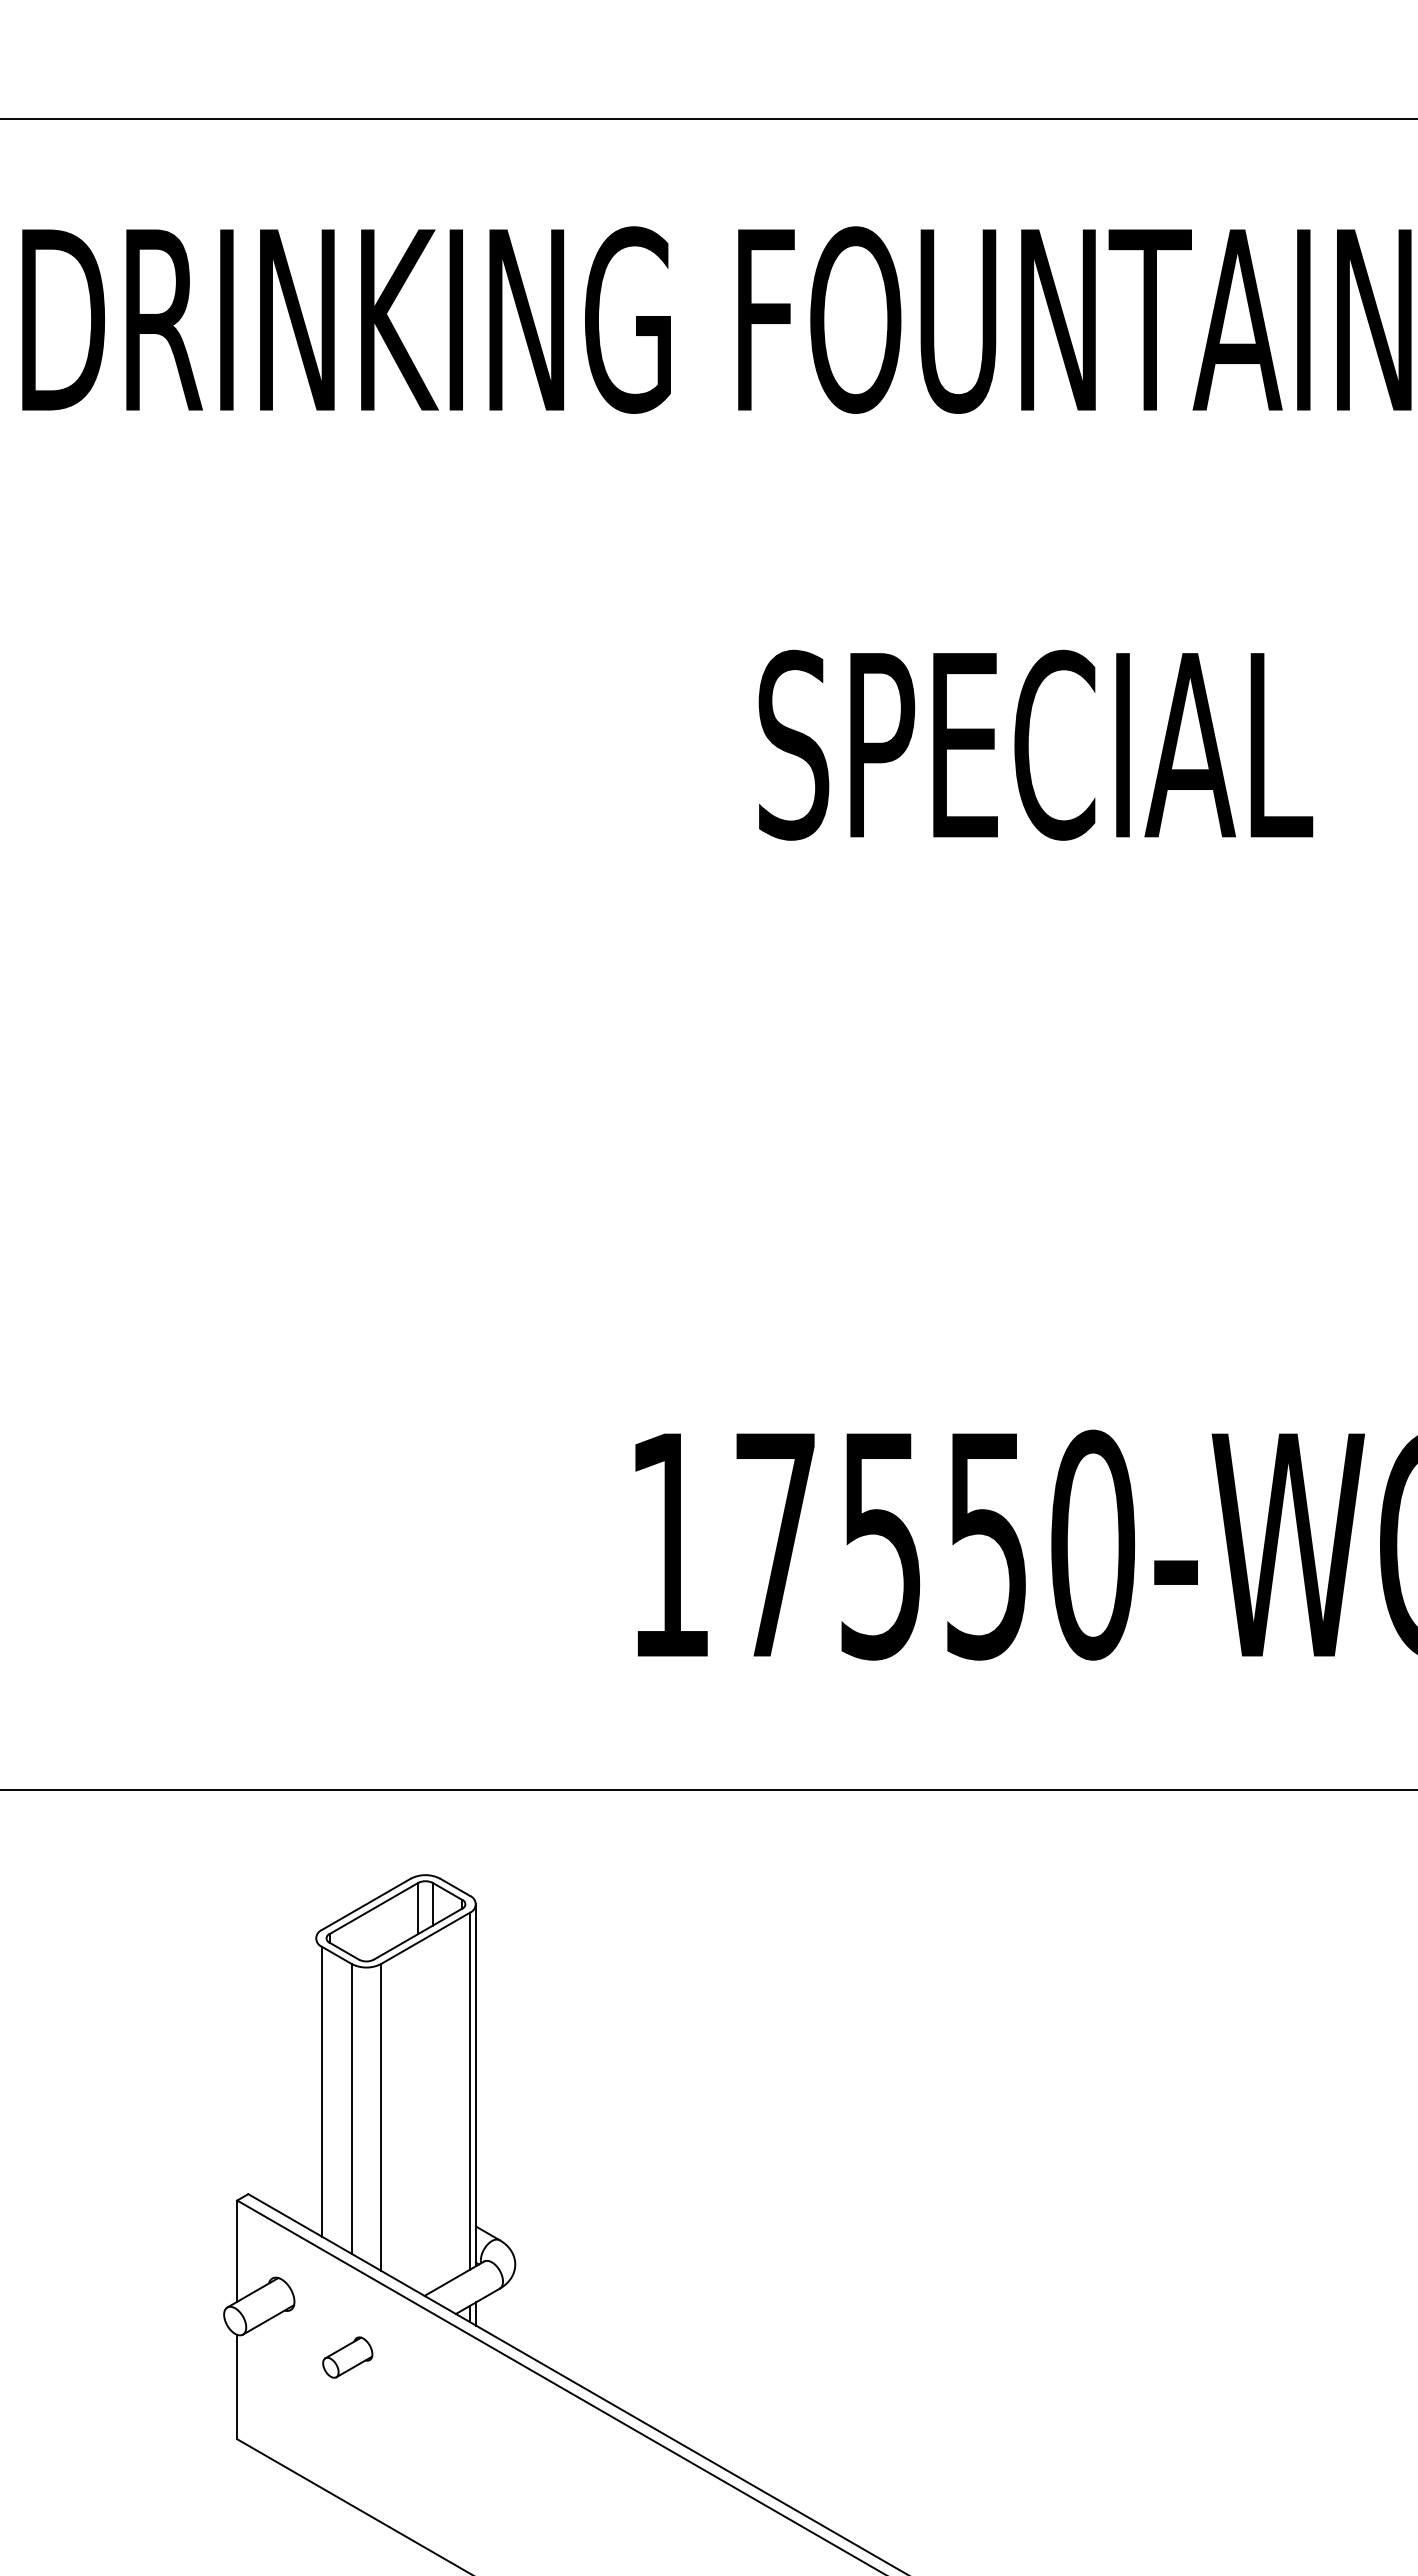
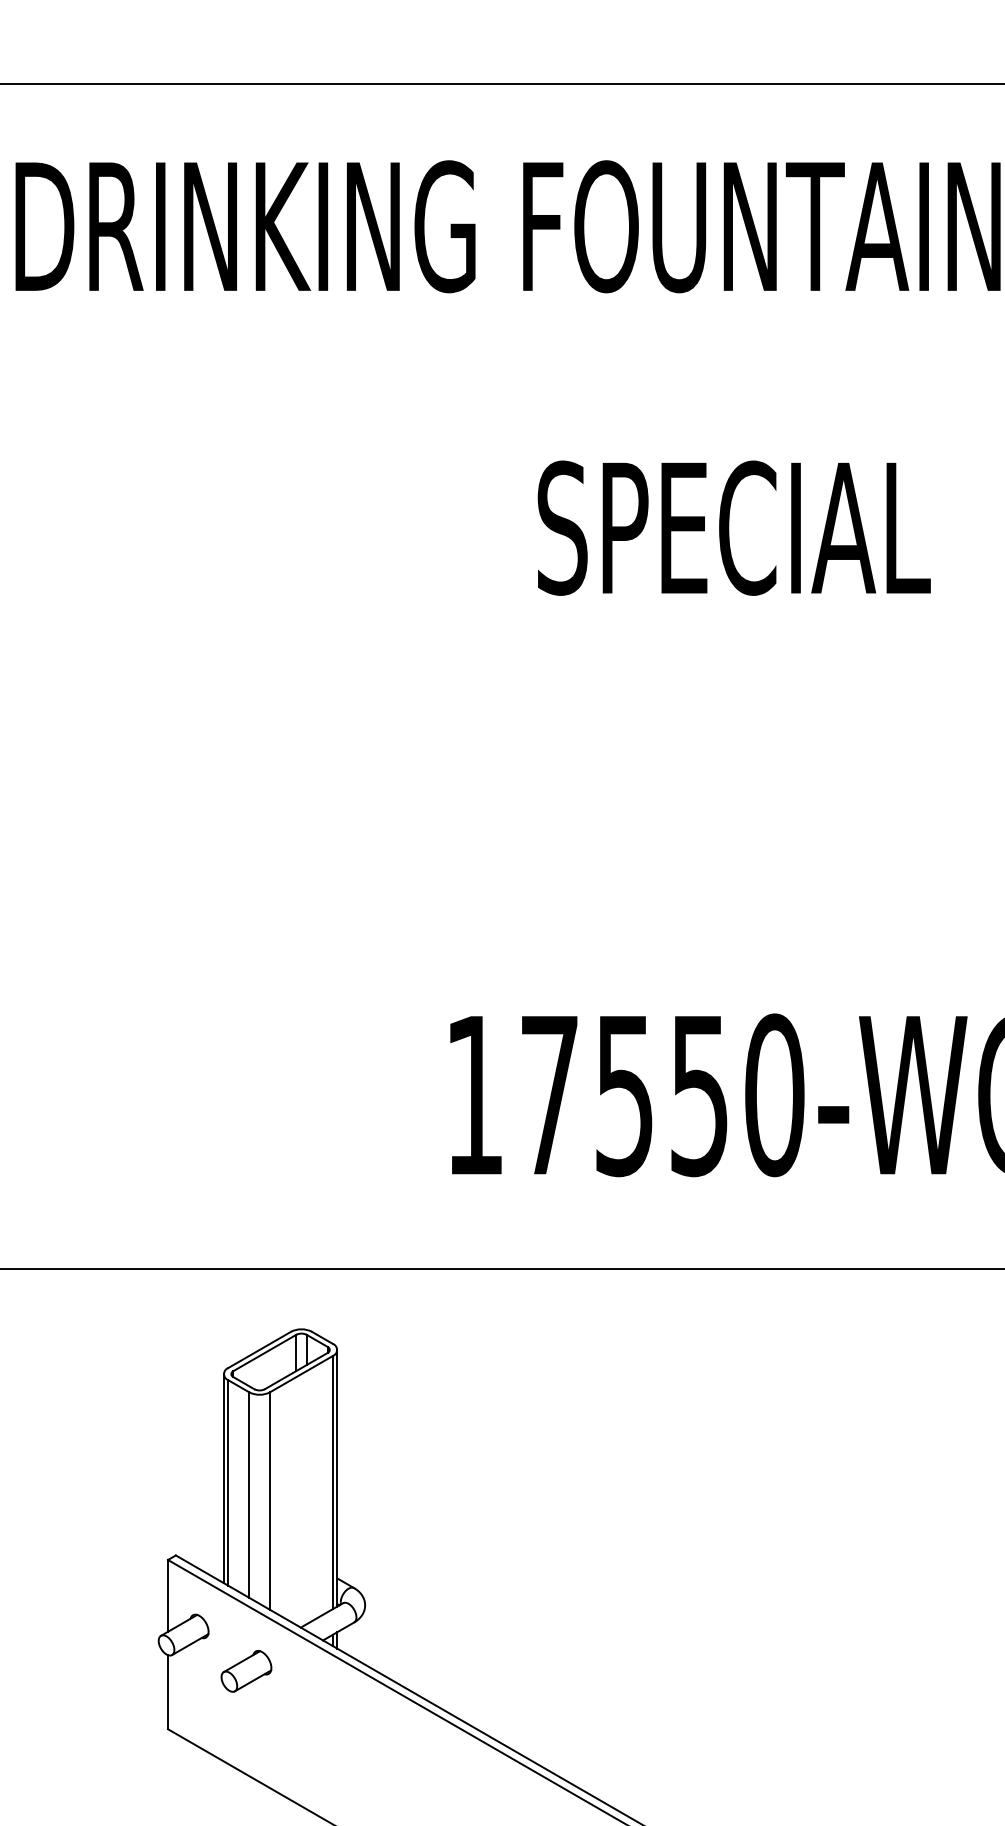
line: (316, 2085) -> (224, 1478), added
part: (347, 2357) -> (246, 1671), size x1.43

